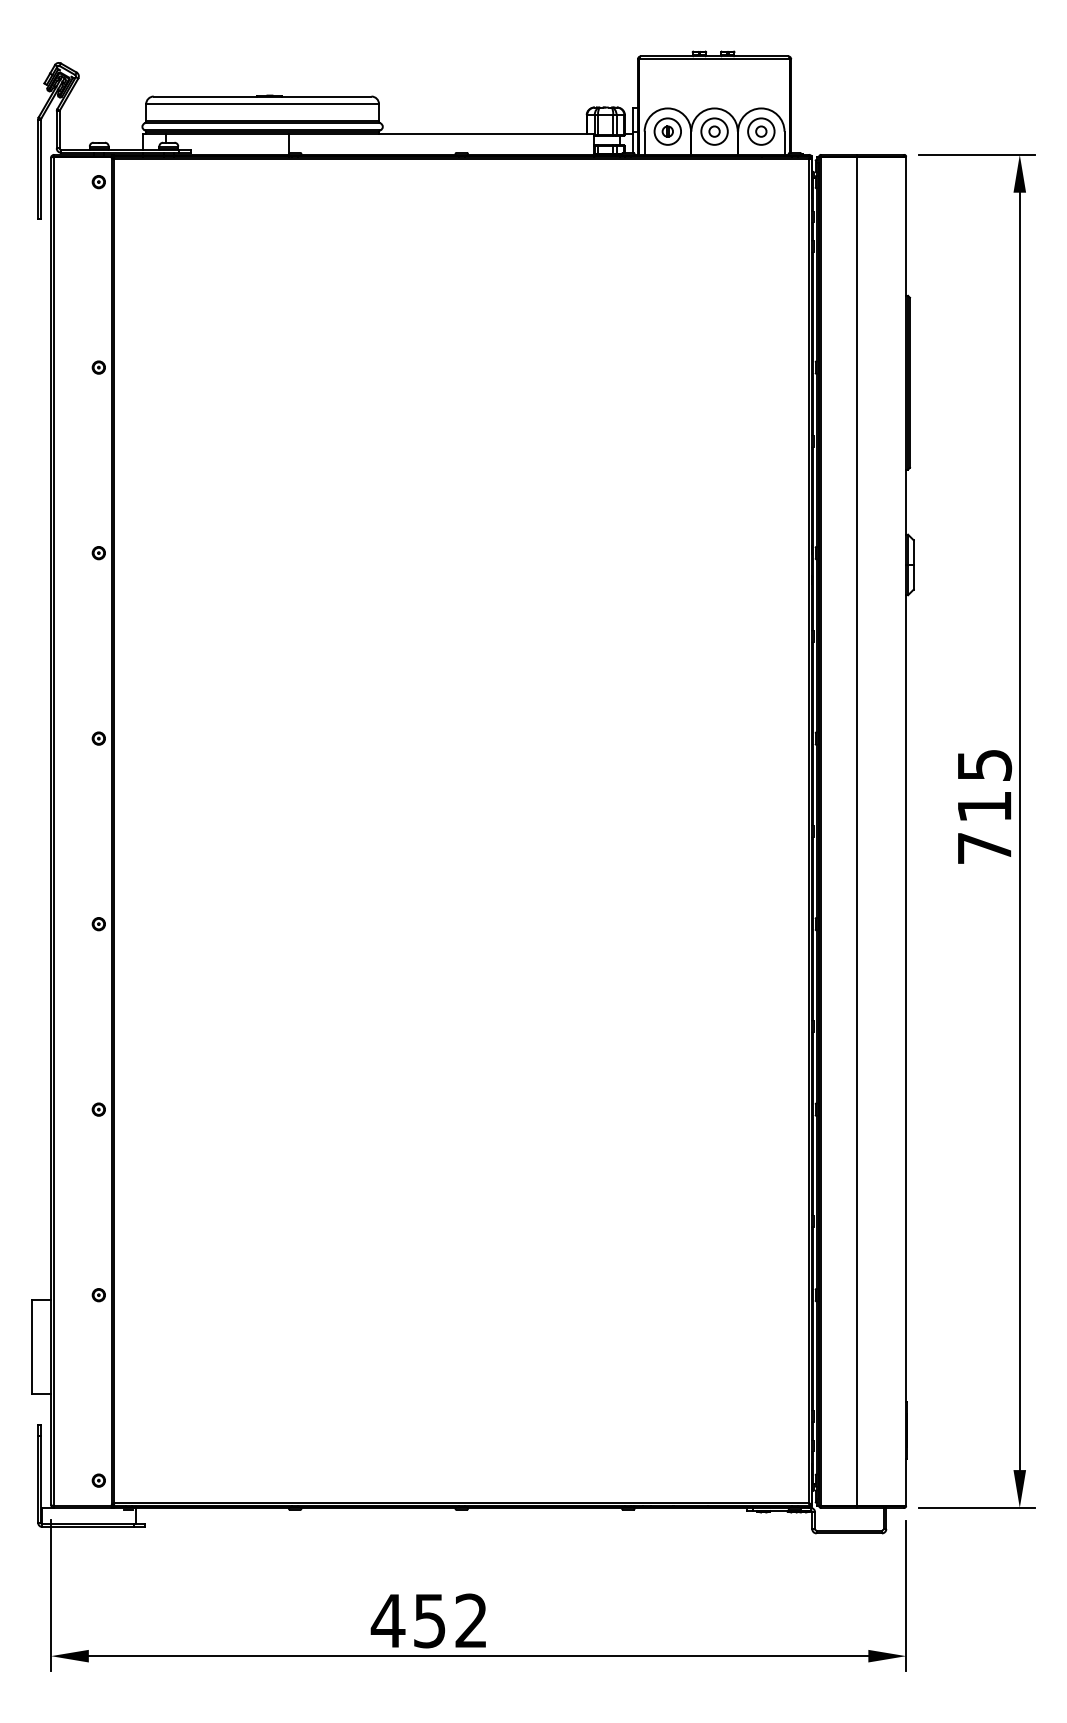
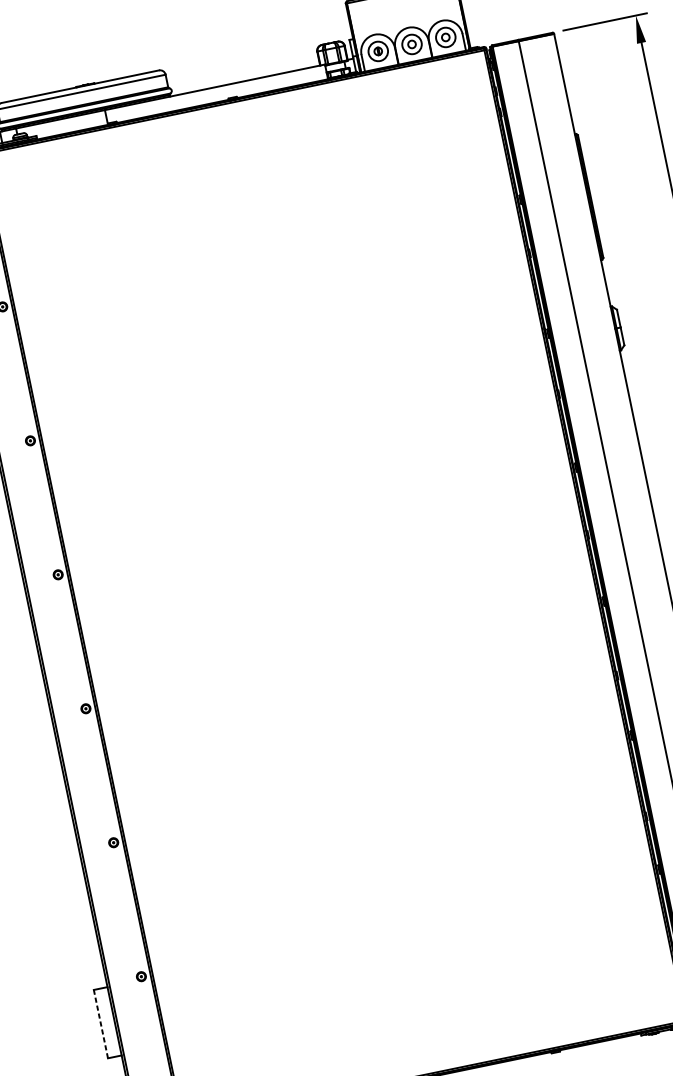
line: (32, 1346) -> (101, 1023), solid -> dashed

